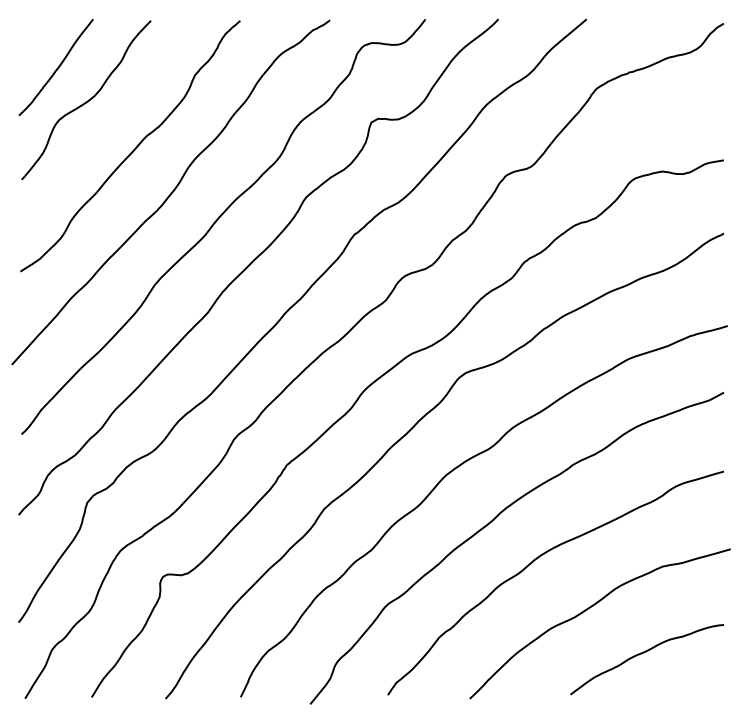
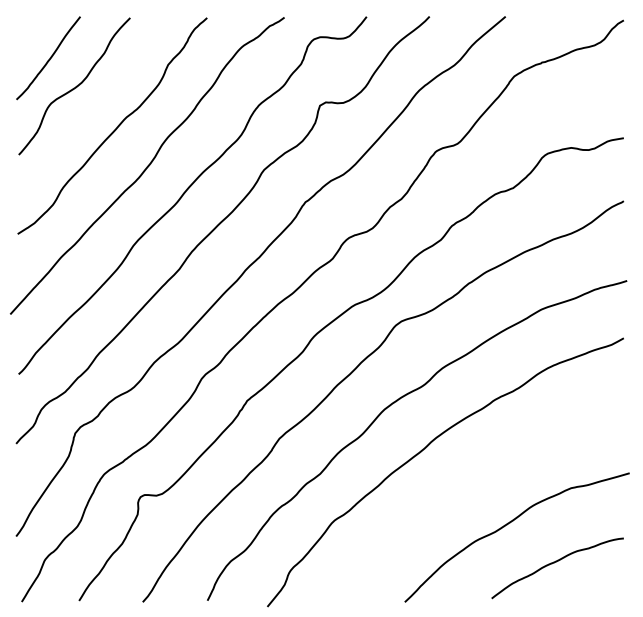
curve: (538, 558) -> (464, 481), removed

